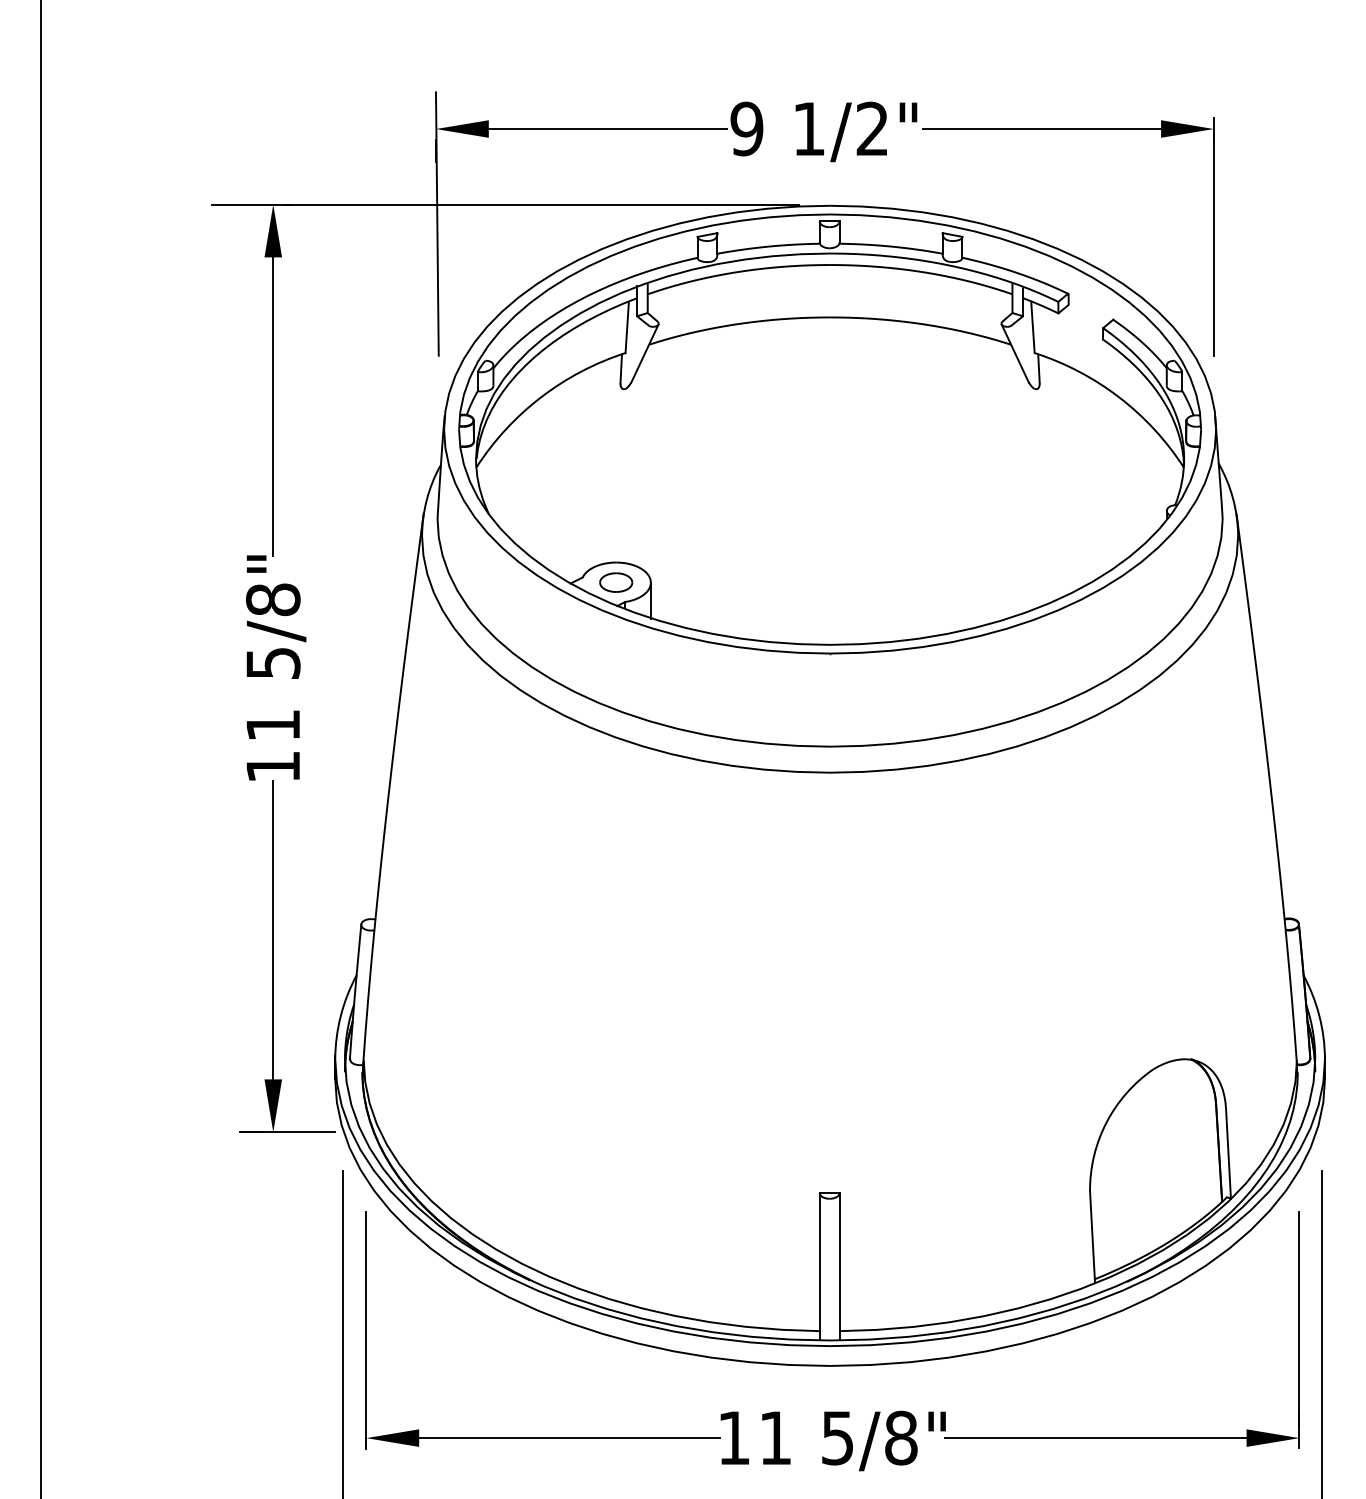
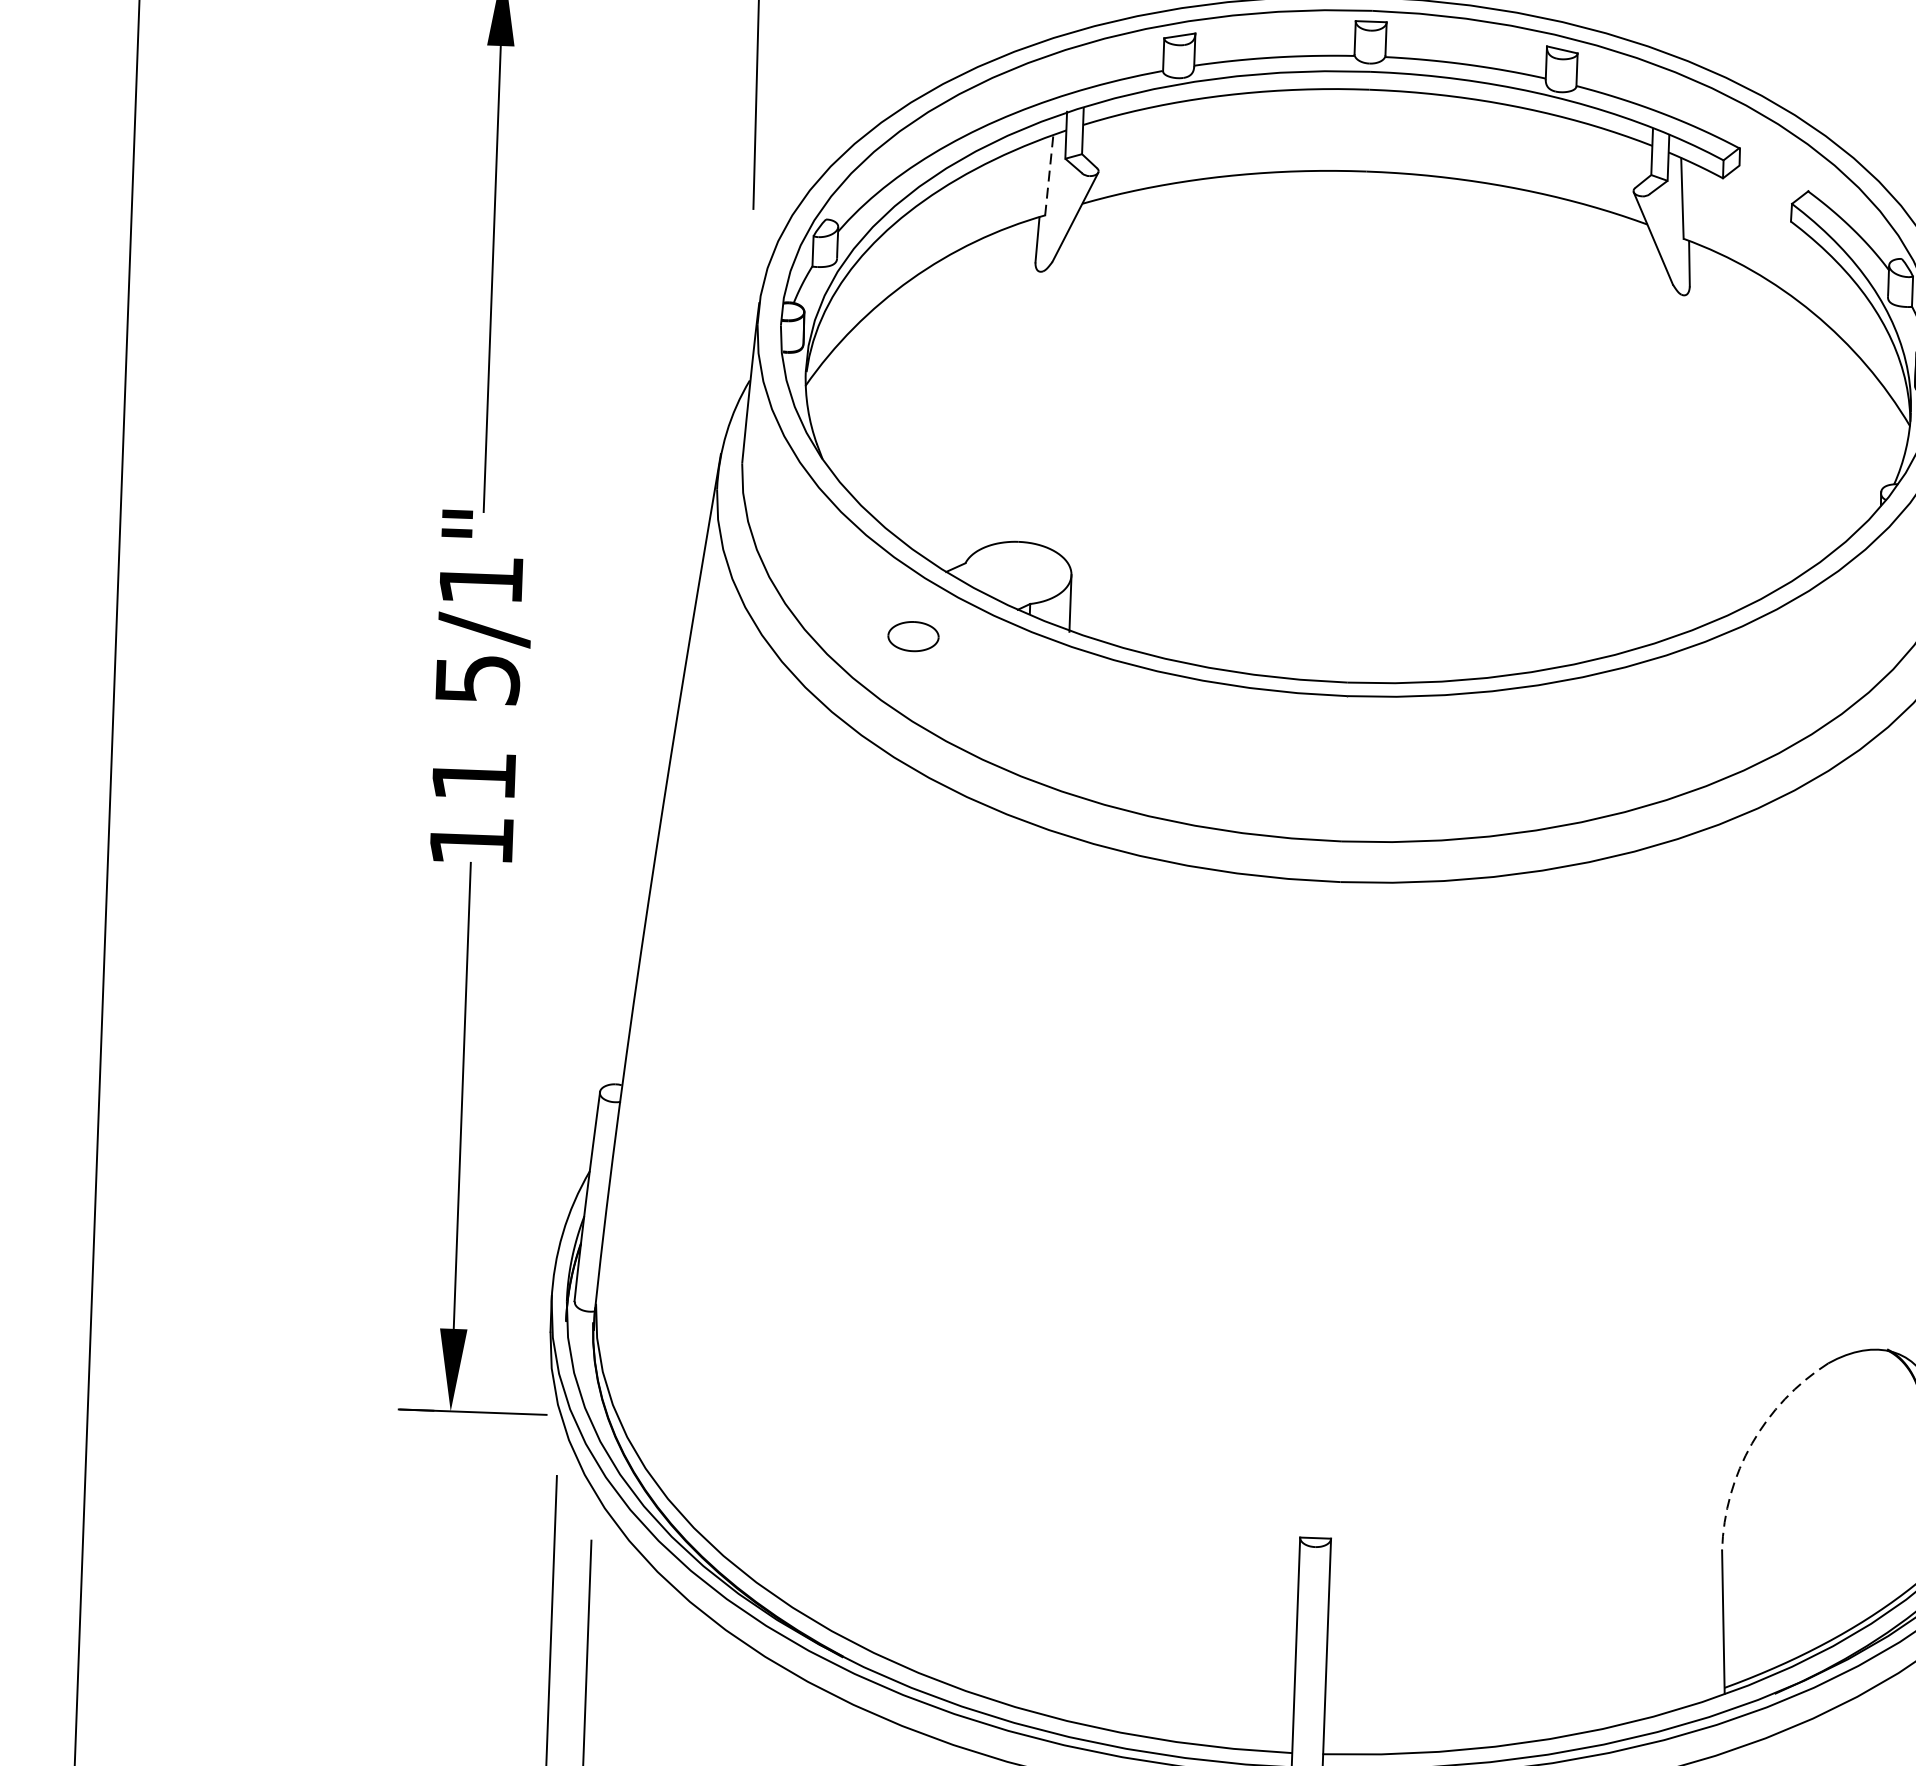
line: (627, 328) -> (1049, 177), solid -> dashed
part: (616, 582) -> (913, 636), moved
text: (273, 599) -> (481, 579), 5/8" -> 5/1"
arc: (1106, 1122) -> (1751, 1443), solid -> dashed

